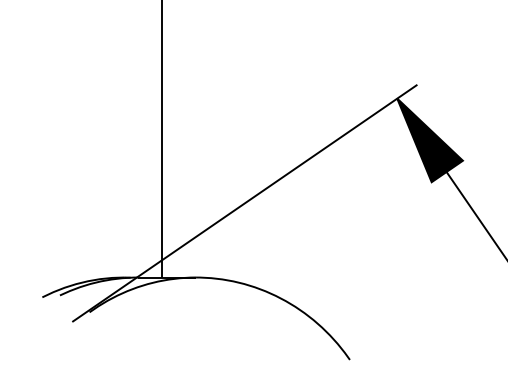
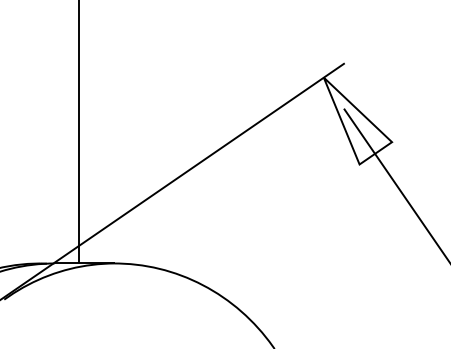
fill: (429, 140) -> (357, 121), removed

